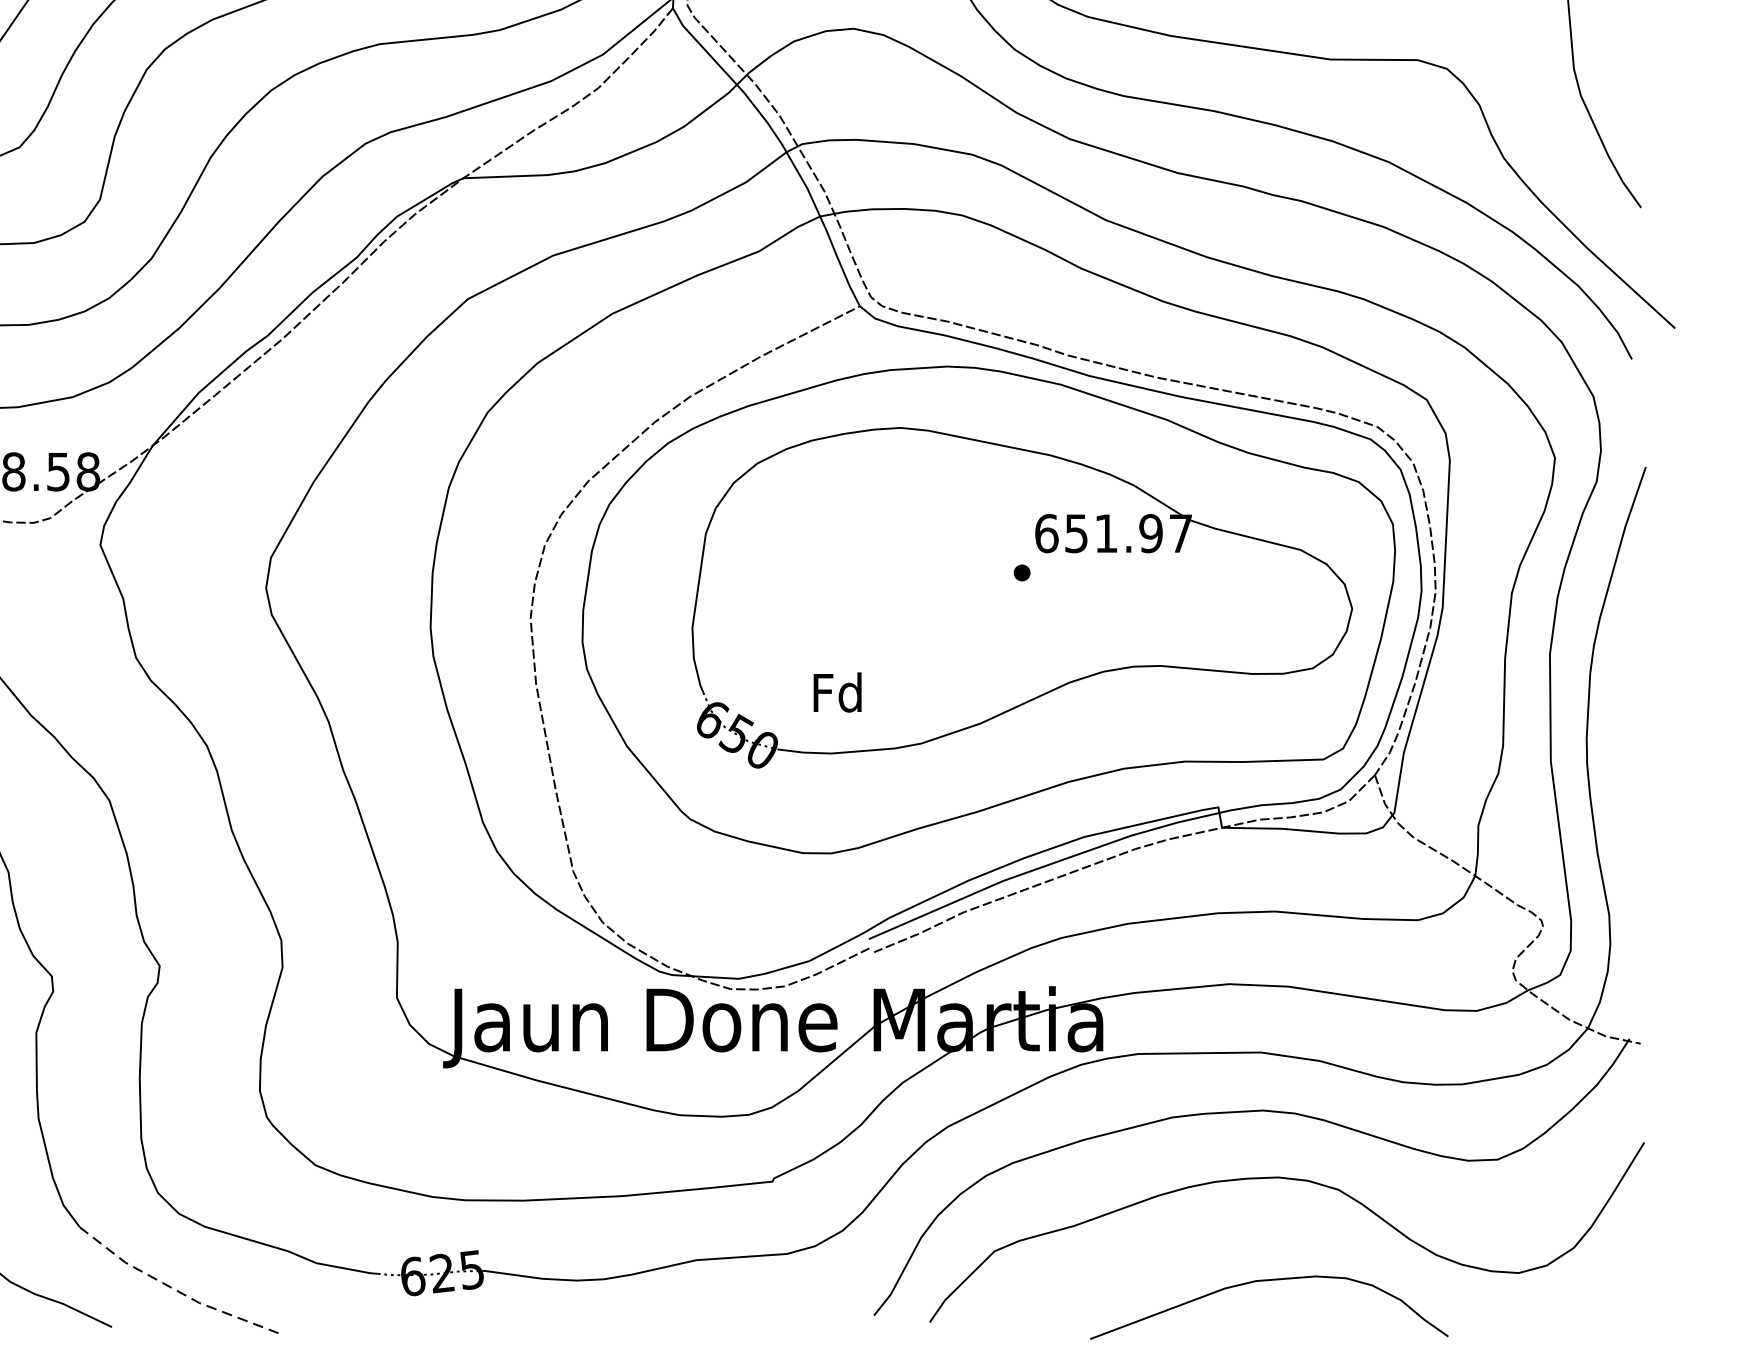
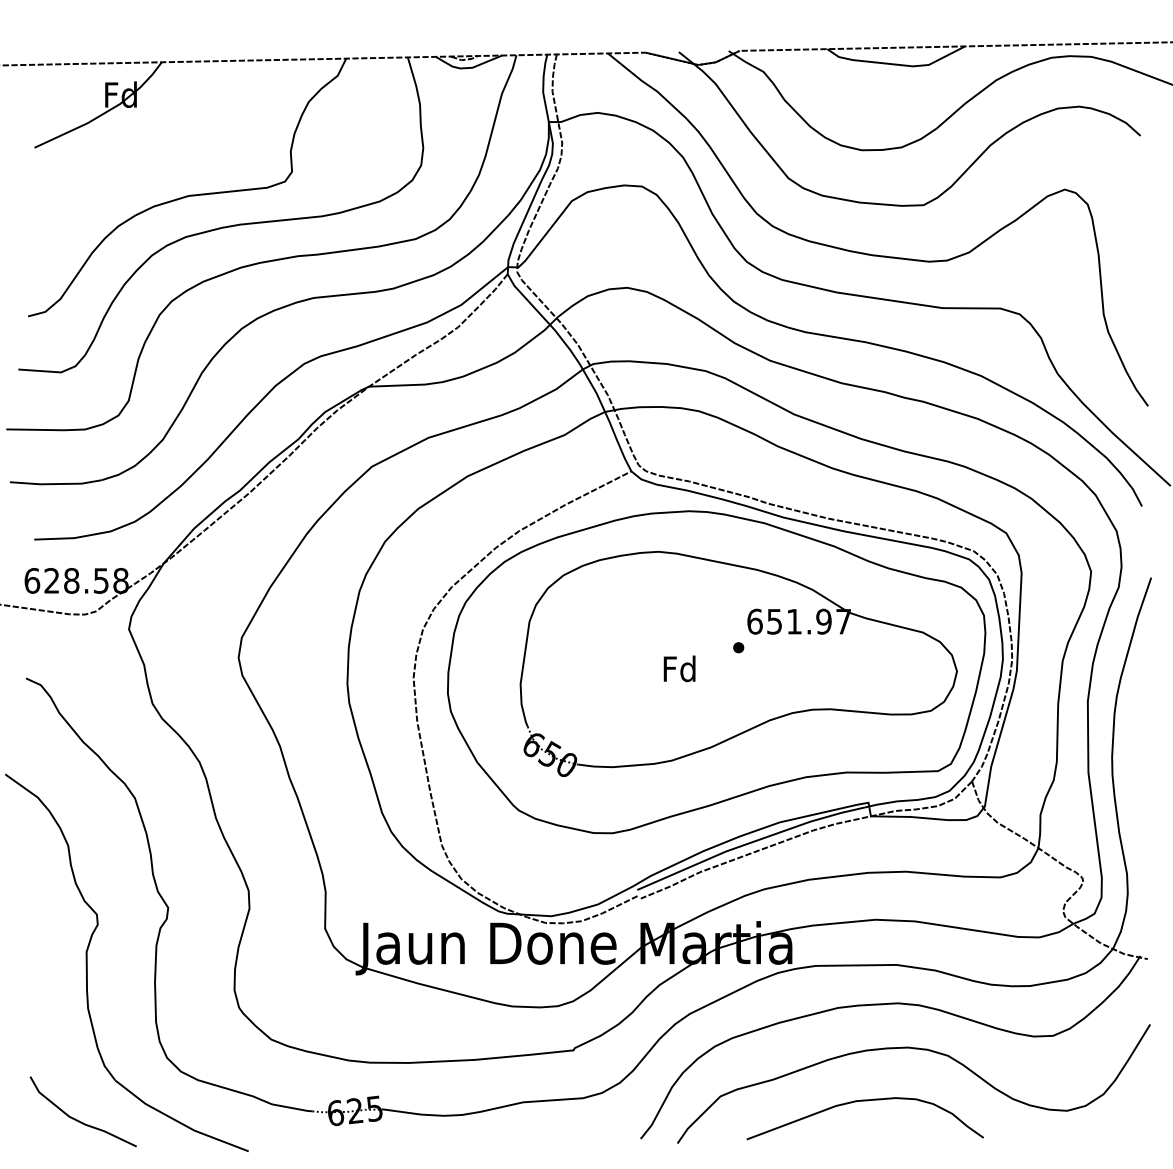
text: (837, 692) -> (679, 668), moved
curve: (1268, 1281) -> (864, 1101), moved
line: (175, 1290) -> (178, 1122), dashed -> solid

